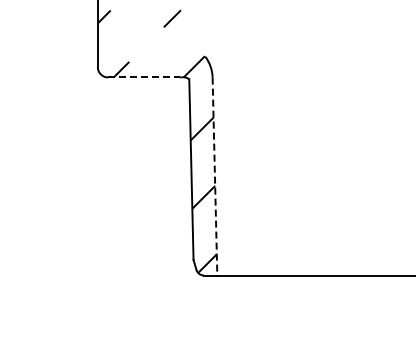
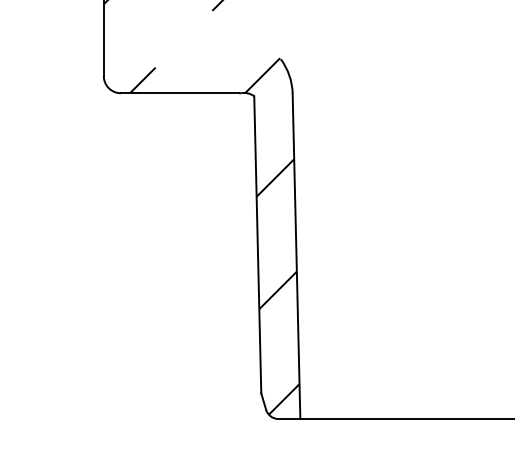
line: (144, 77) -> (180, 93), dashed -> solid
line: (214, 176) -> (295, 256), dashed -> solid

